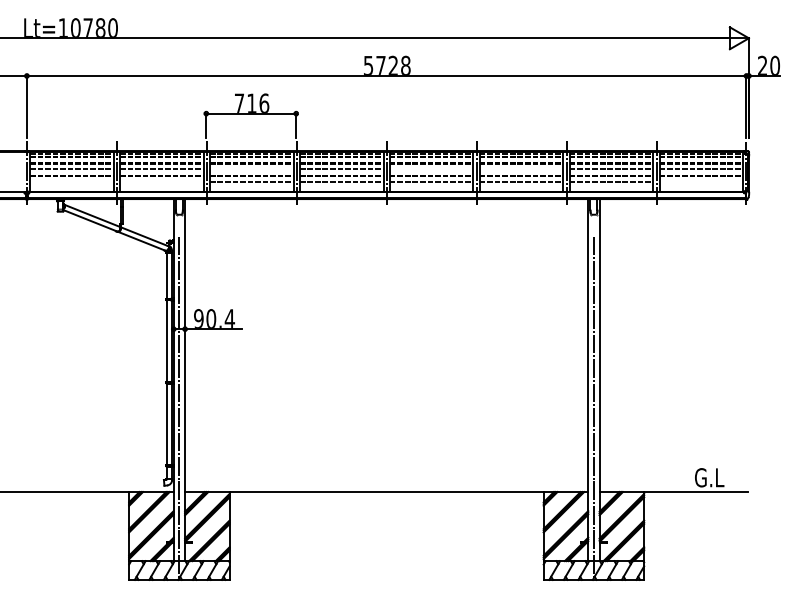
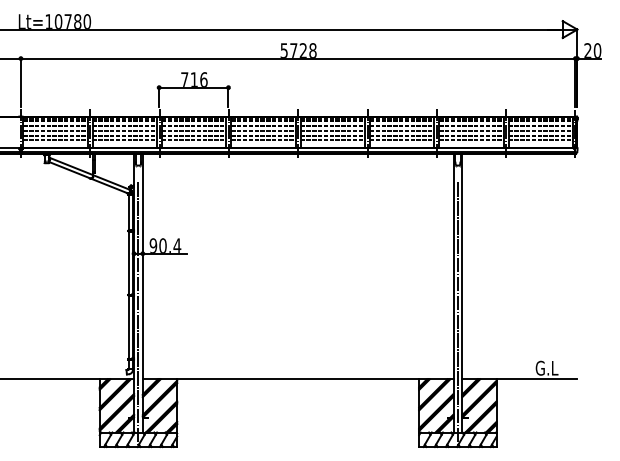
line: (251, 169) -> (194, 130), added
line: (431, 169) -> (332, 130), added
line: (521, 169) -> (402, 130), added
line: (71, 181) -> (55, 139), added
line: (161, 181) -> (124, 139), added
line: (701, 181) -> (540, 139), added

